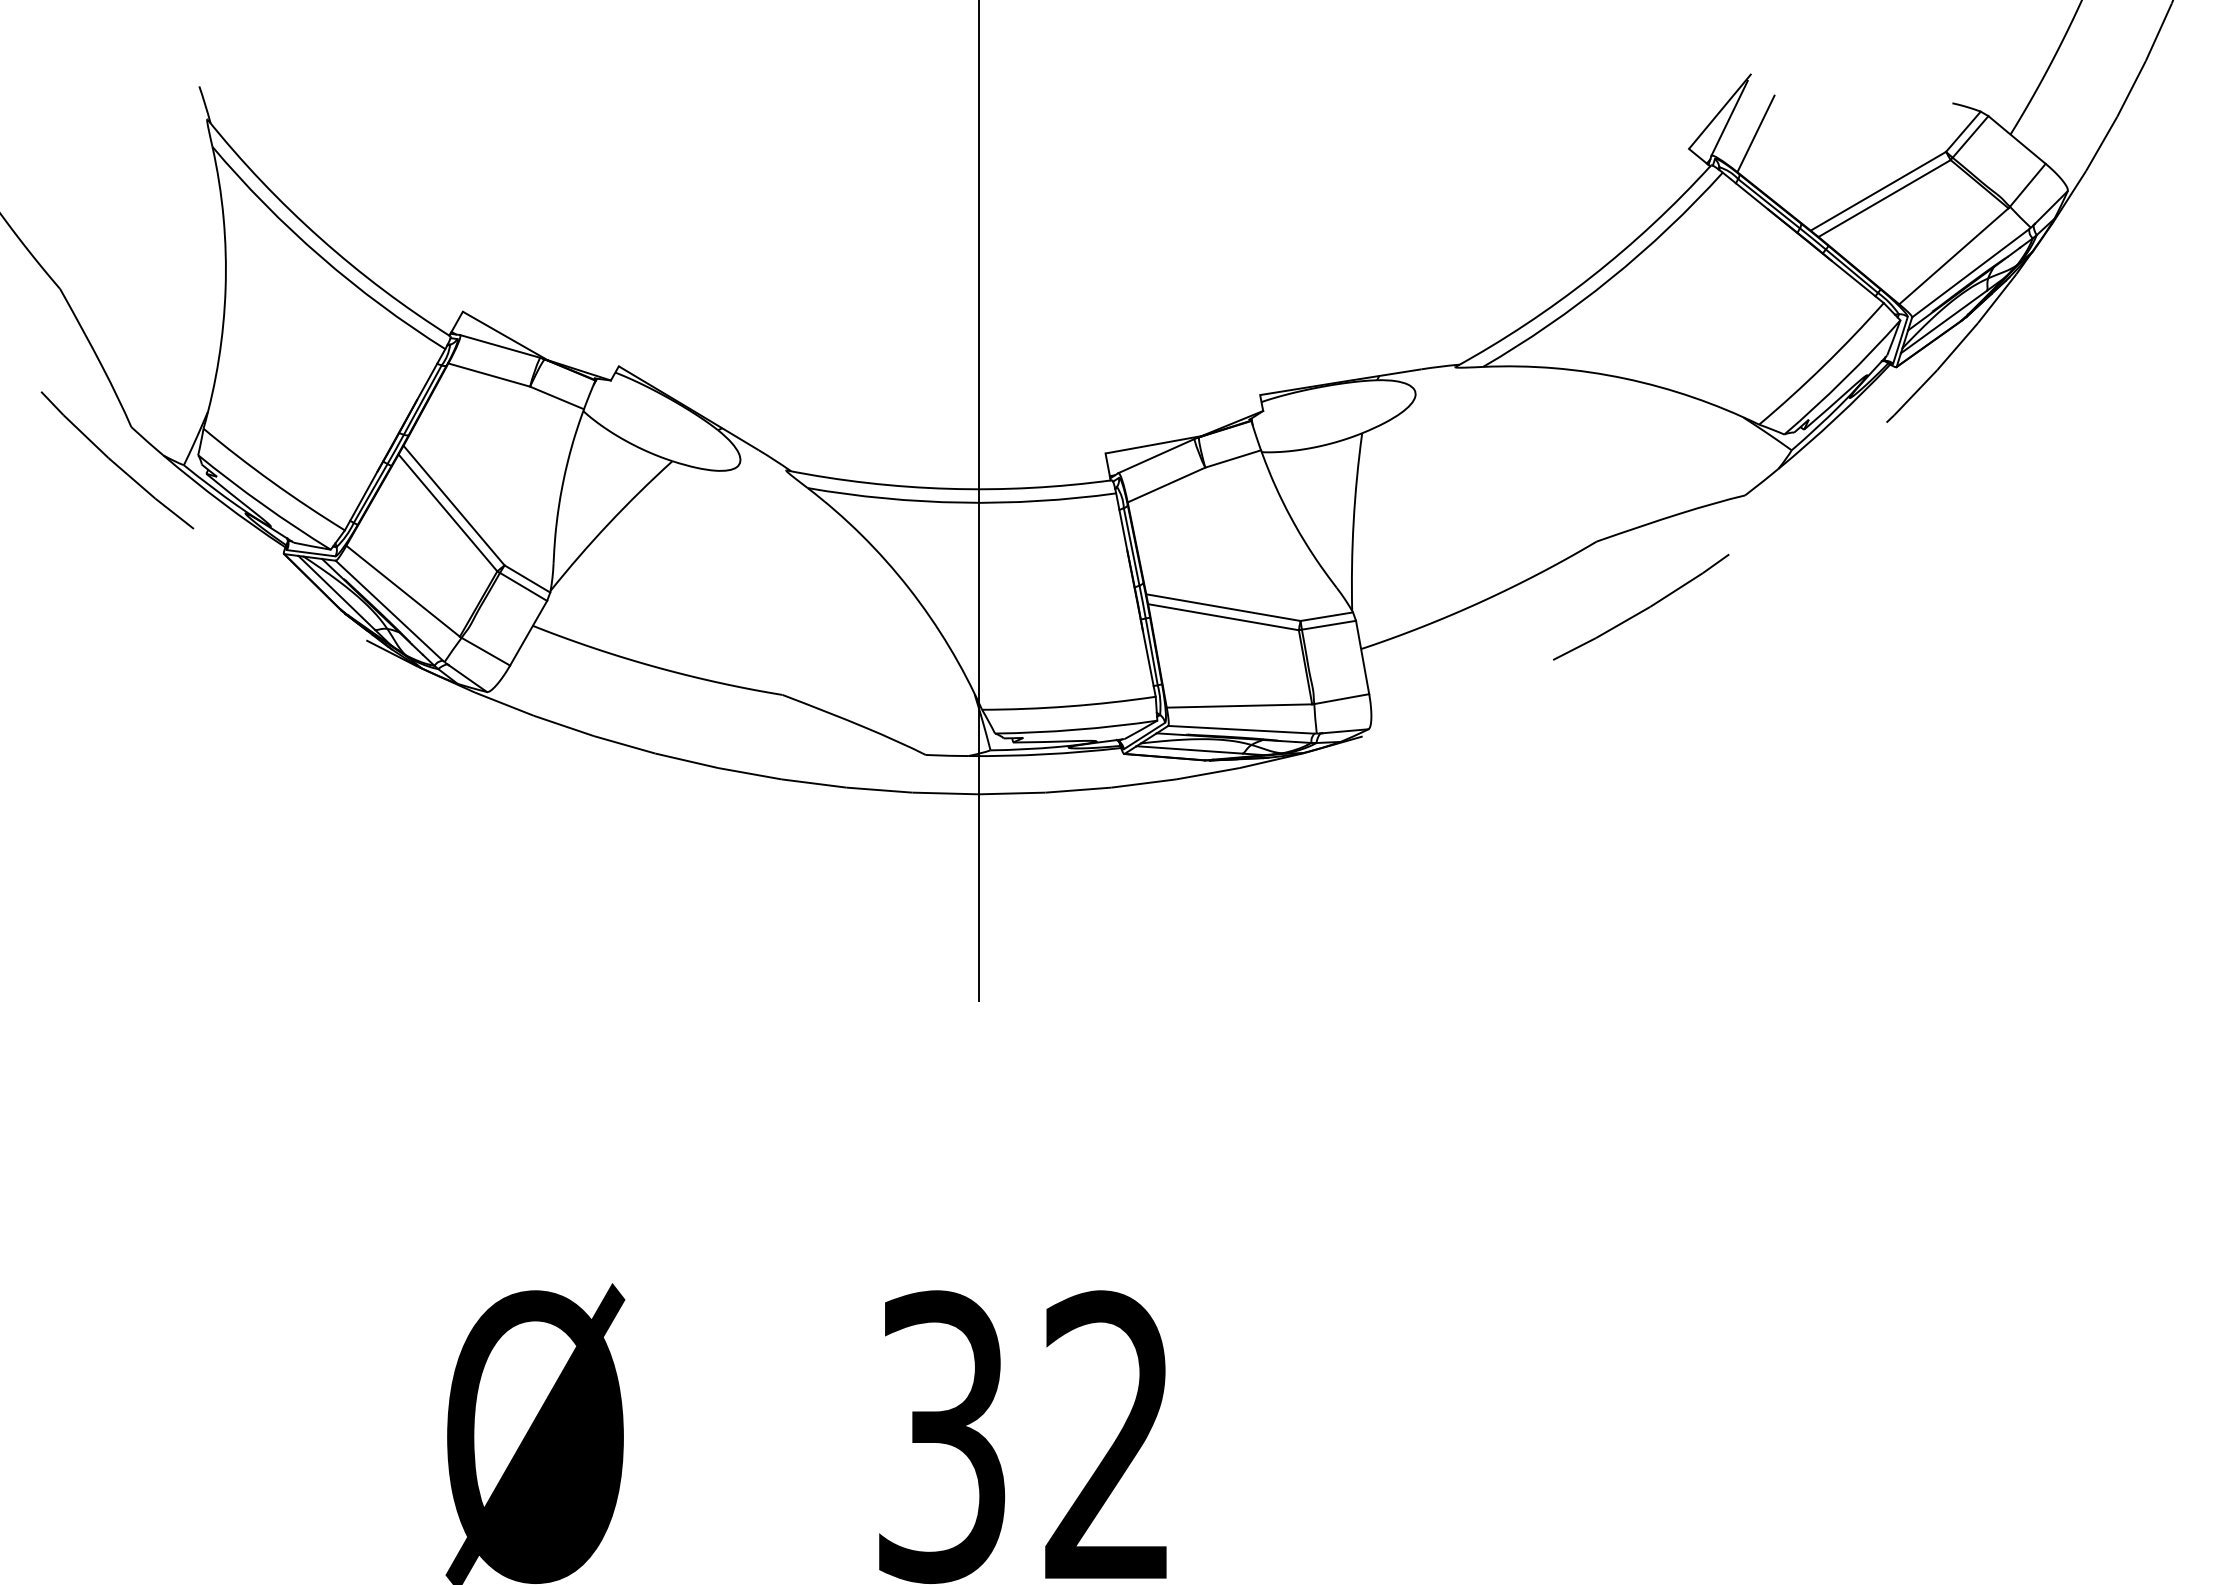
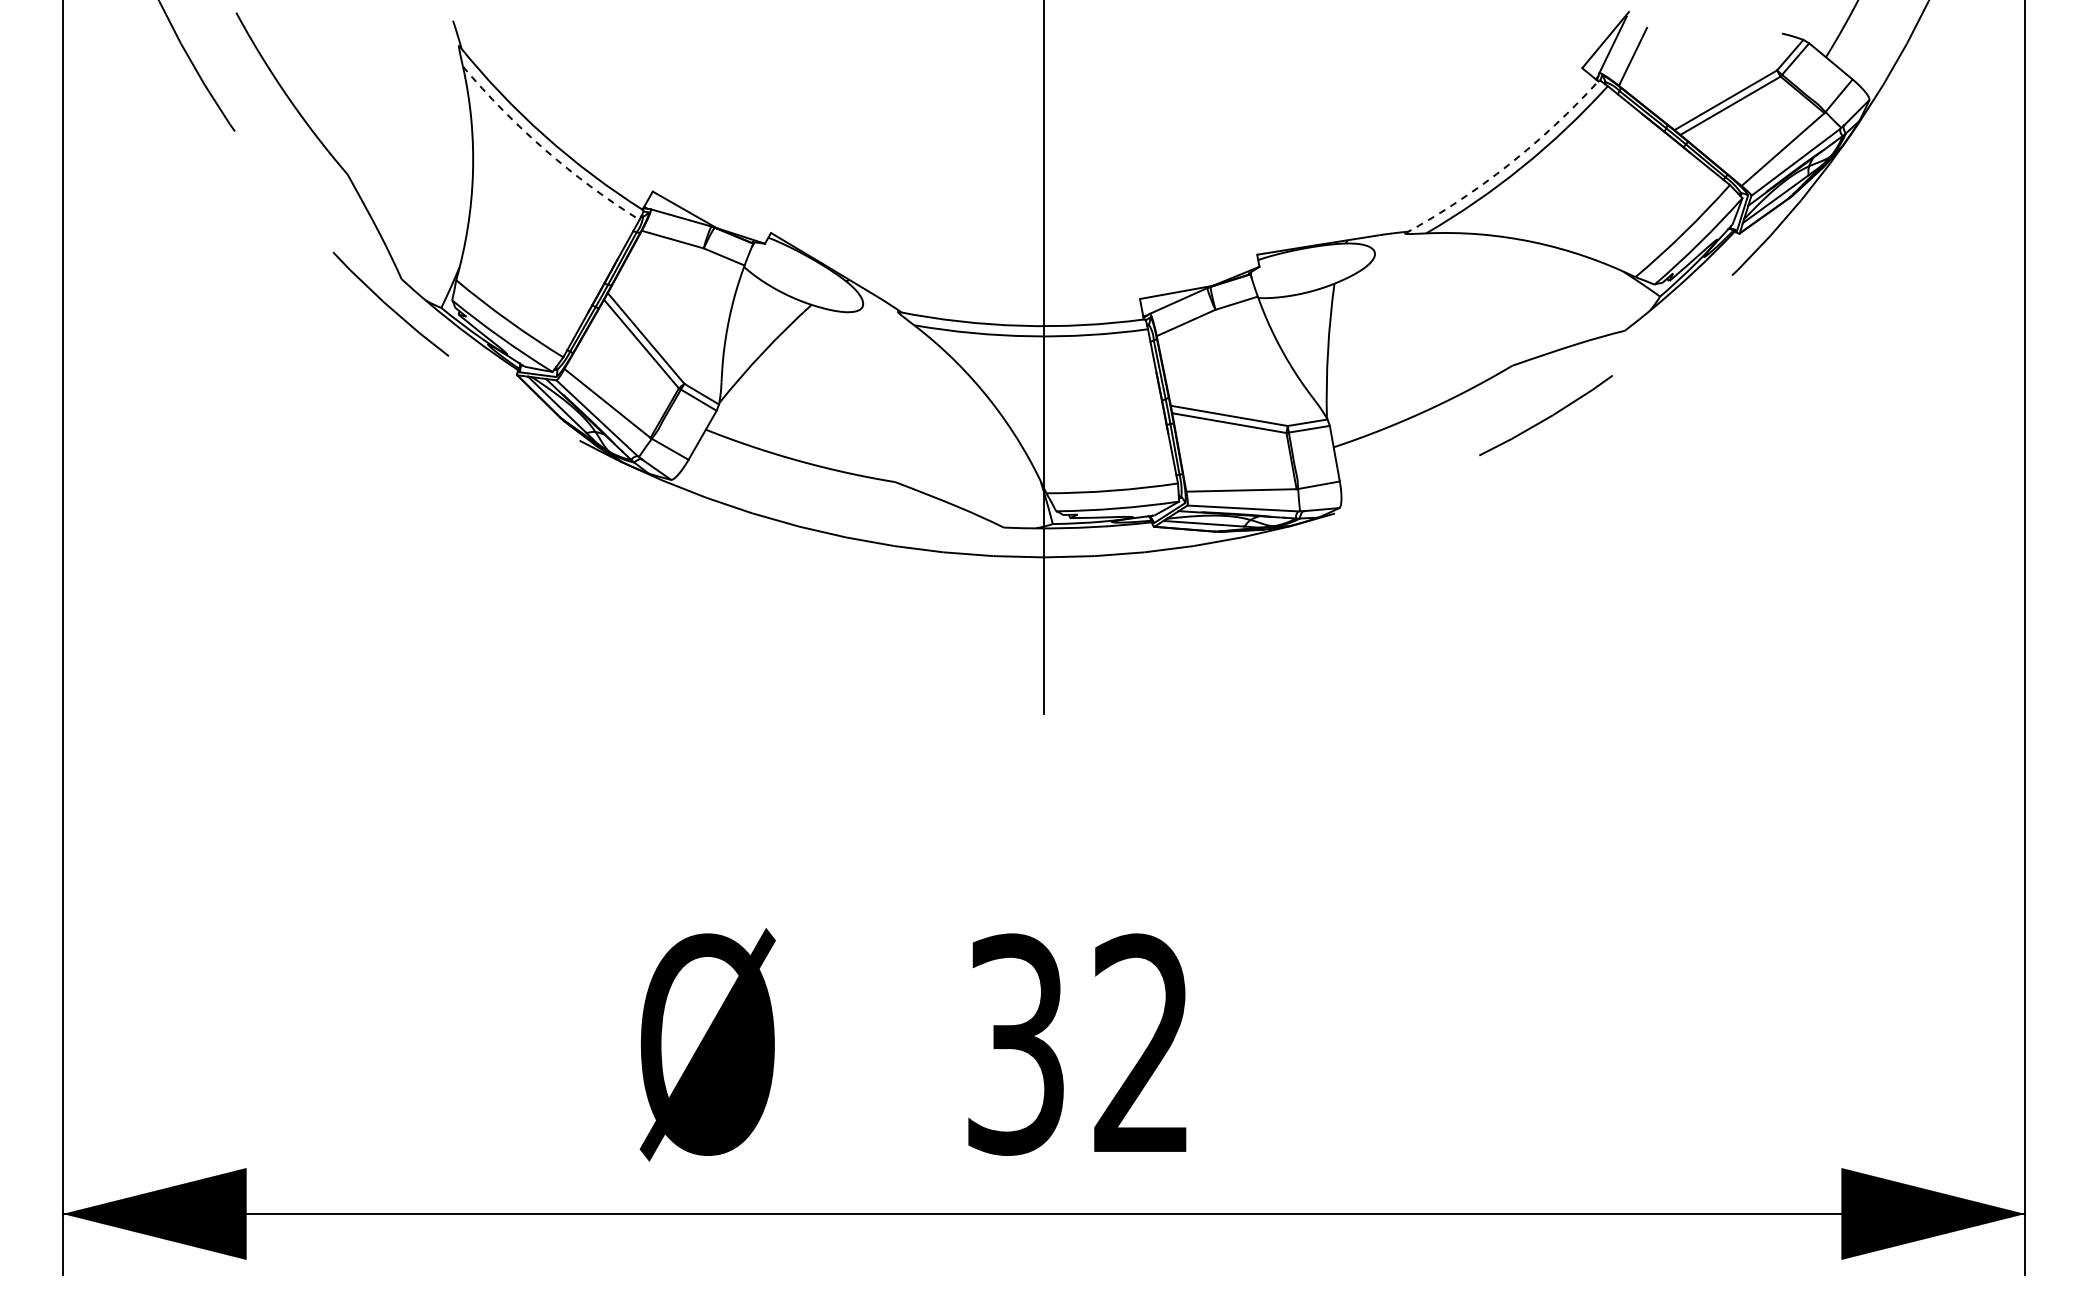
arc: (321, 257) -> (545, 150), solid -> dashed
arc: (1591, 277) -> (1508, 165), solid -> dashed

